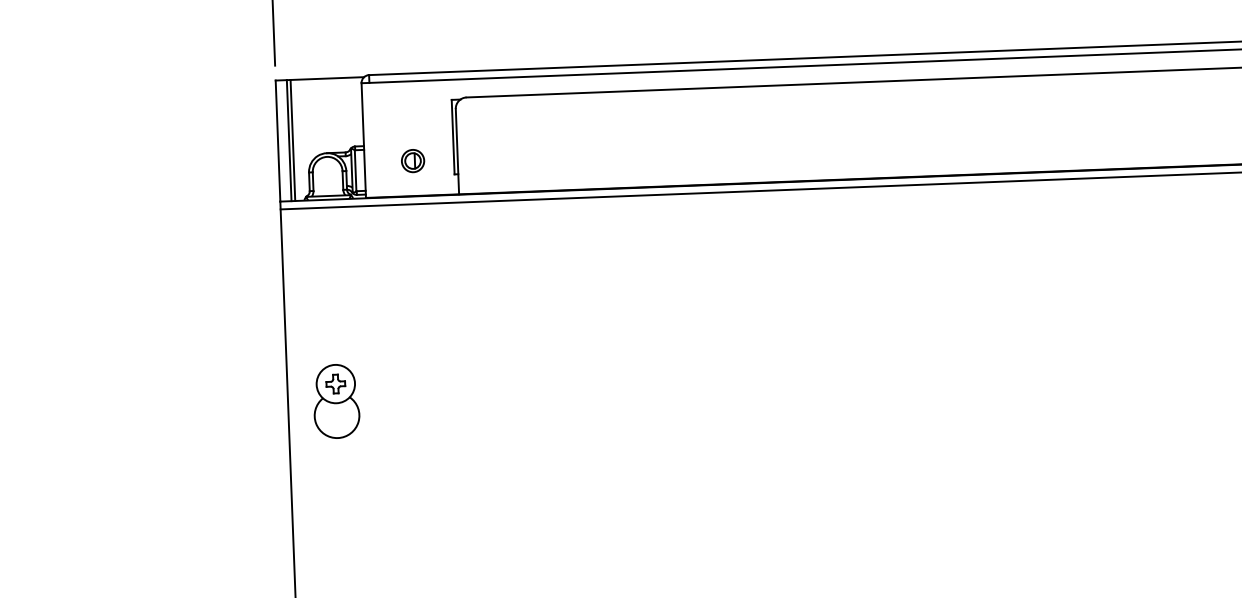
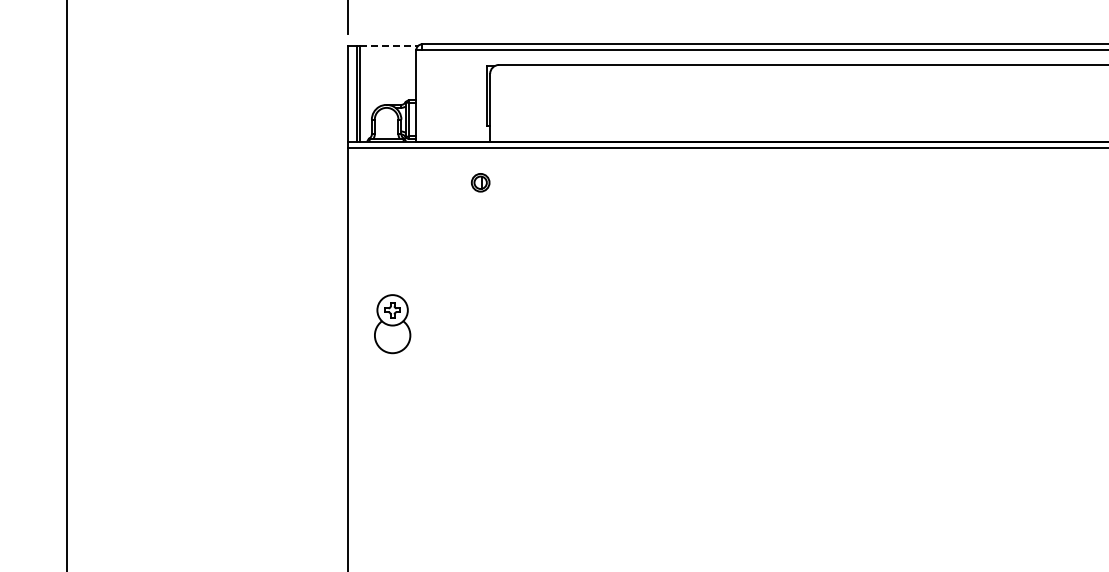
line: (327, 78) -> (389, 45), solid -> dashed
part: (412, 160) -> (480, 182), moved
part: (336, 401) -> (392, 324), moved

